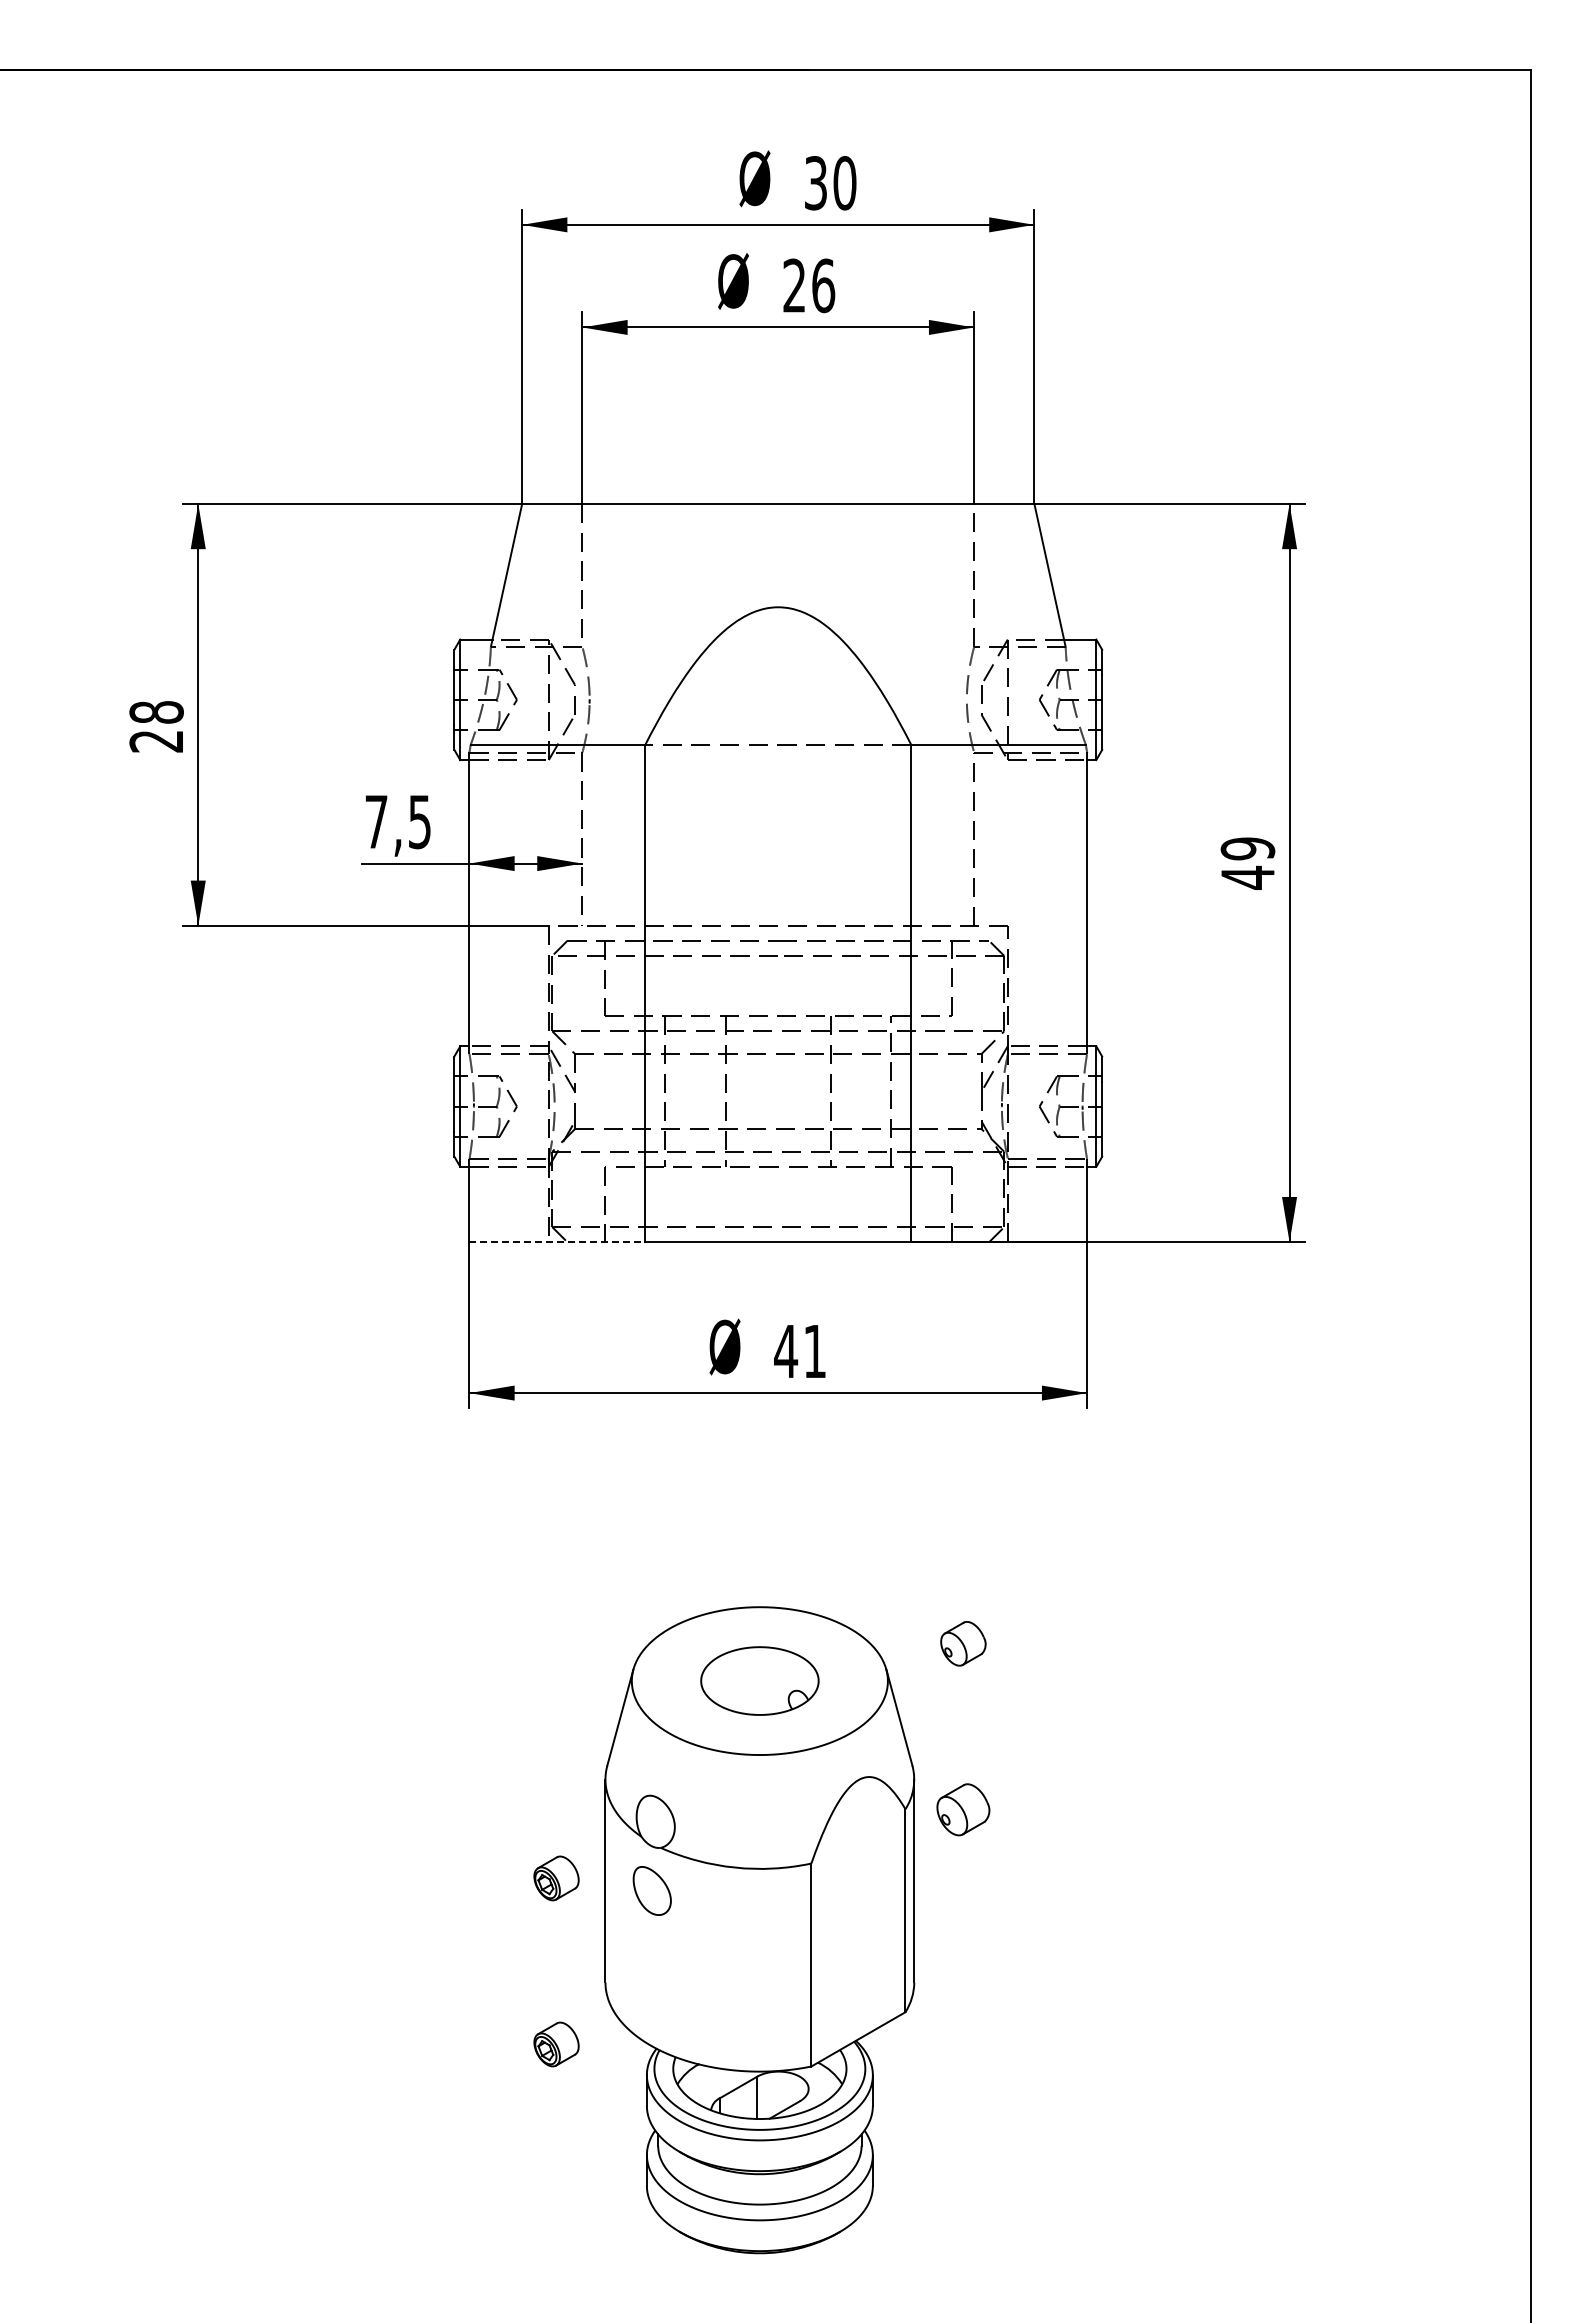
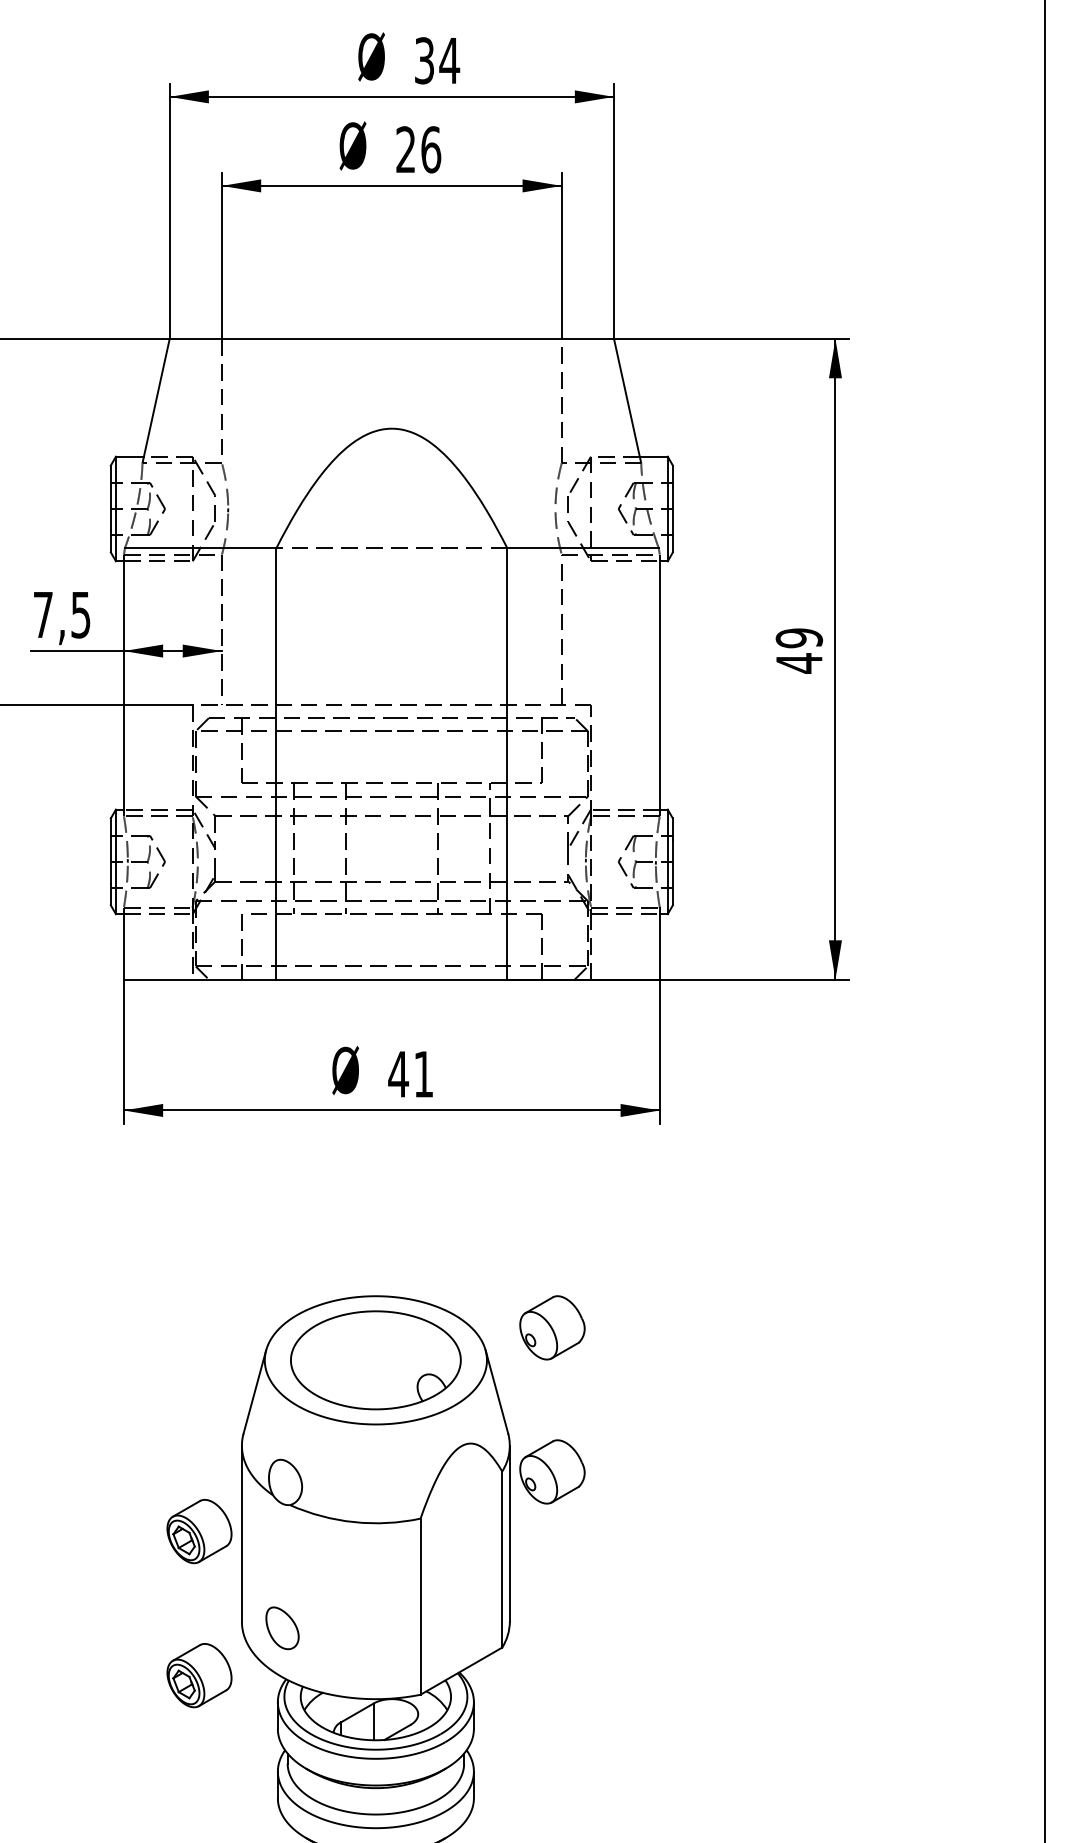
text: (844, 183) -> (449, 61), 30 -> 34
line: (557, 1242) -> (200, 979), dashed -> solid
part: (963, 1643) -> (552, 1327), size x1.67
part: (759, 1680) -> (375, 1359), size x1.67
part: (963, 1809) -> (552, 1471), size x1.43
part: (556, 1878) -> (199, 1531), size x1.67
part: (651, 1890) -> (281, 1627), moved
part: (556, 2044) -> (199, 1675), size x1.67

